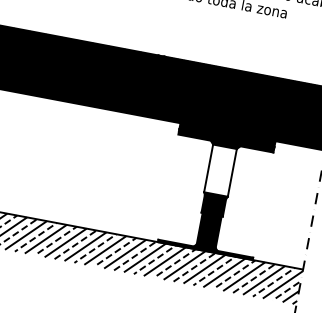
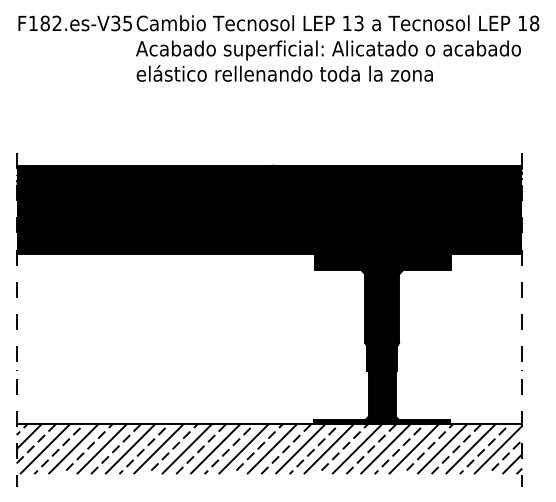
fill: (220, 170) -> (382, 308), added

